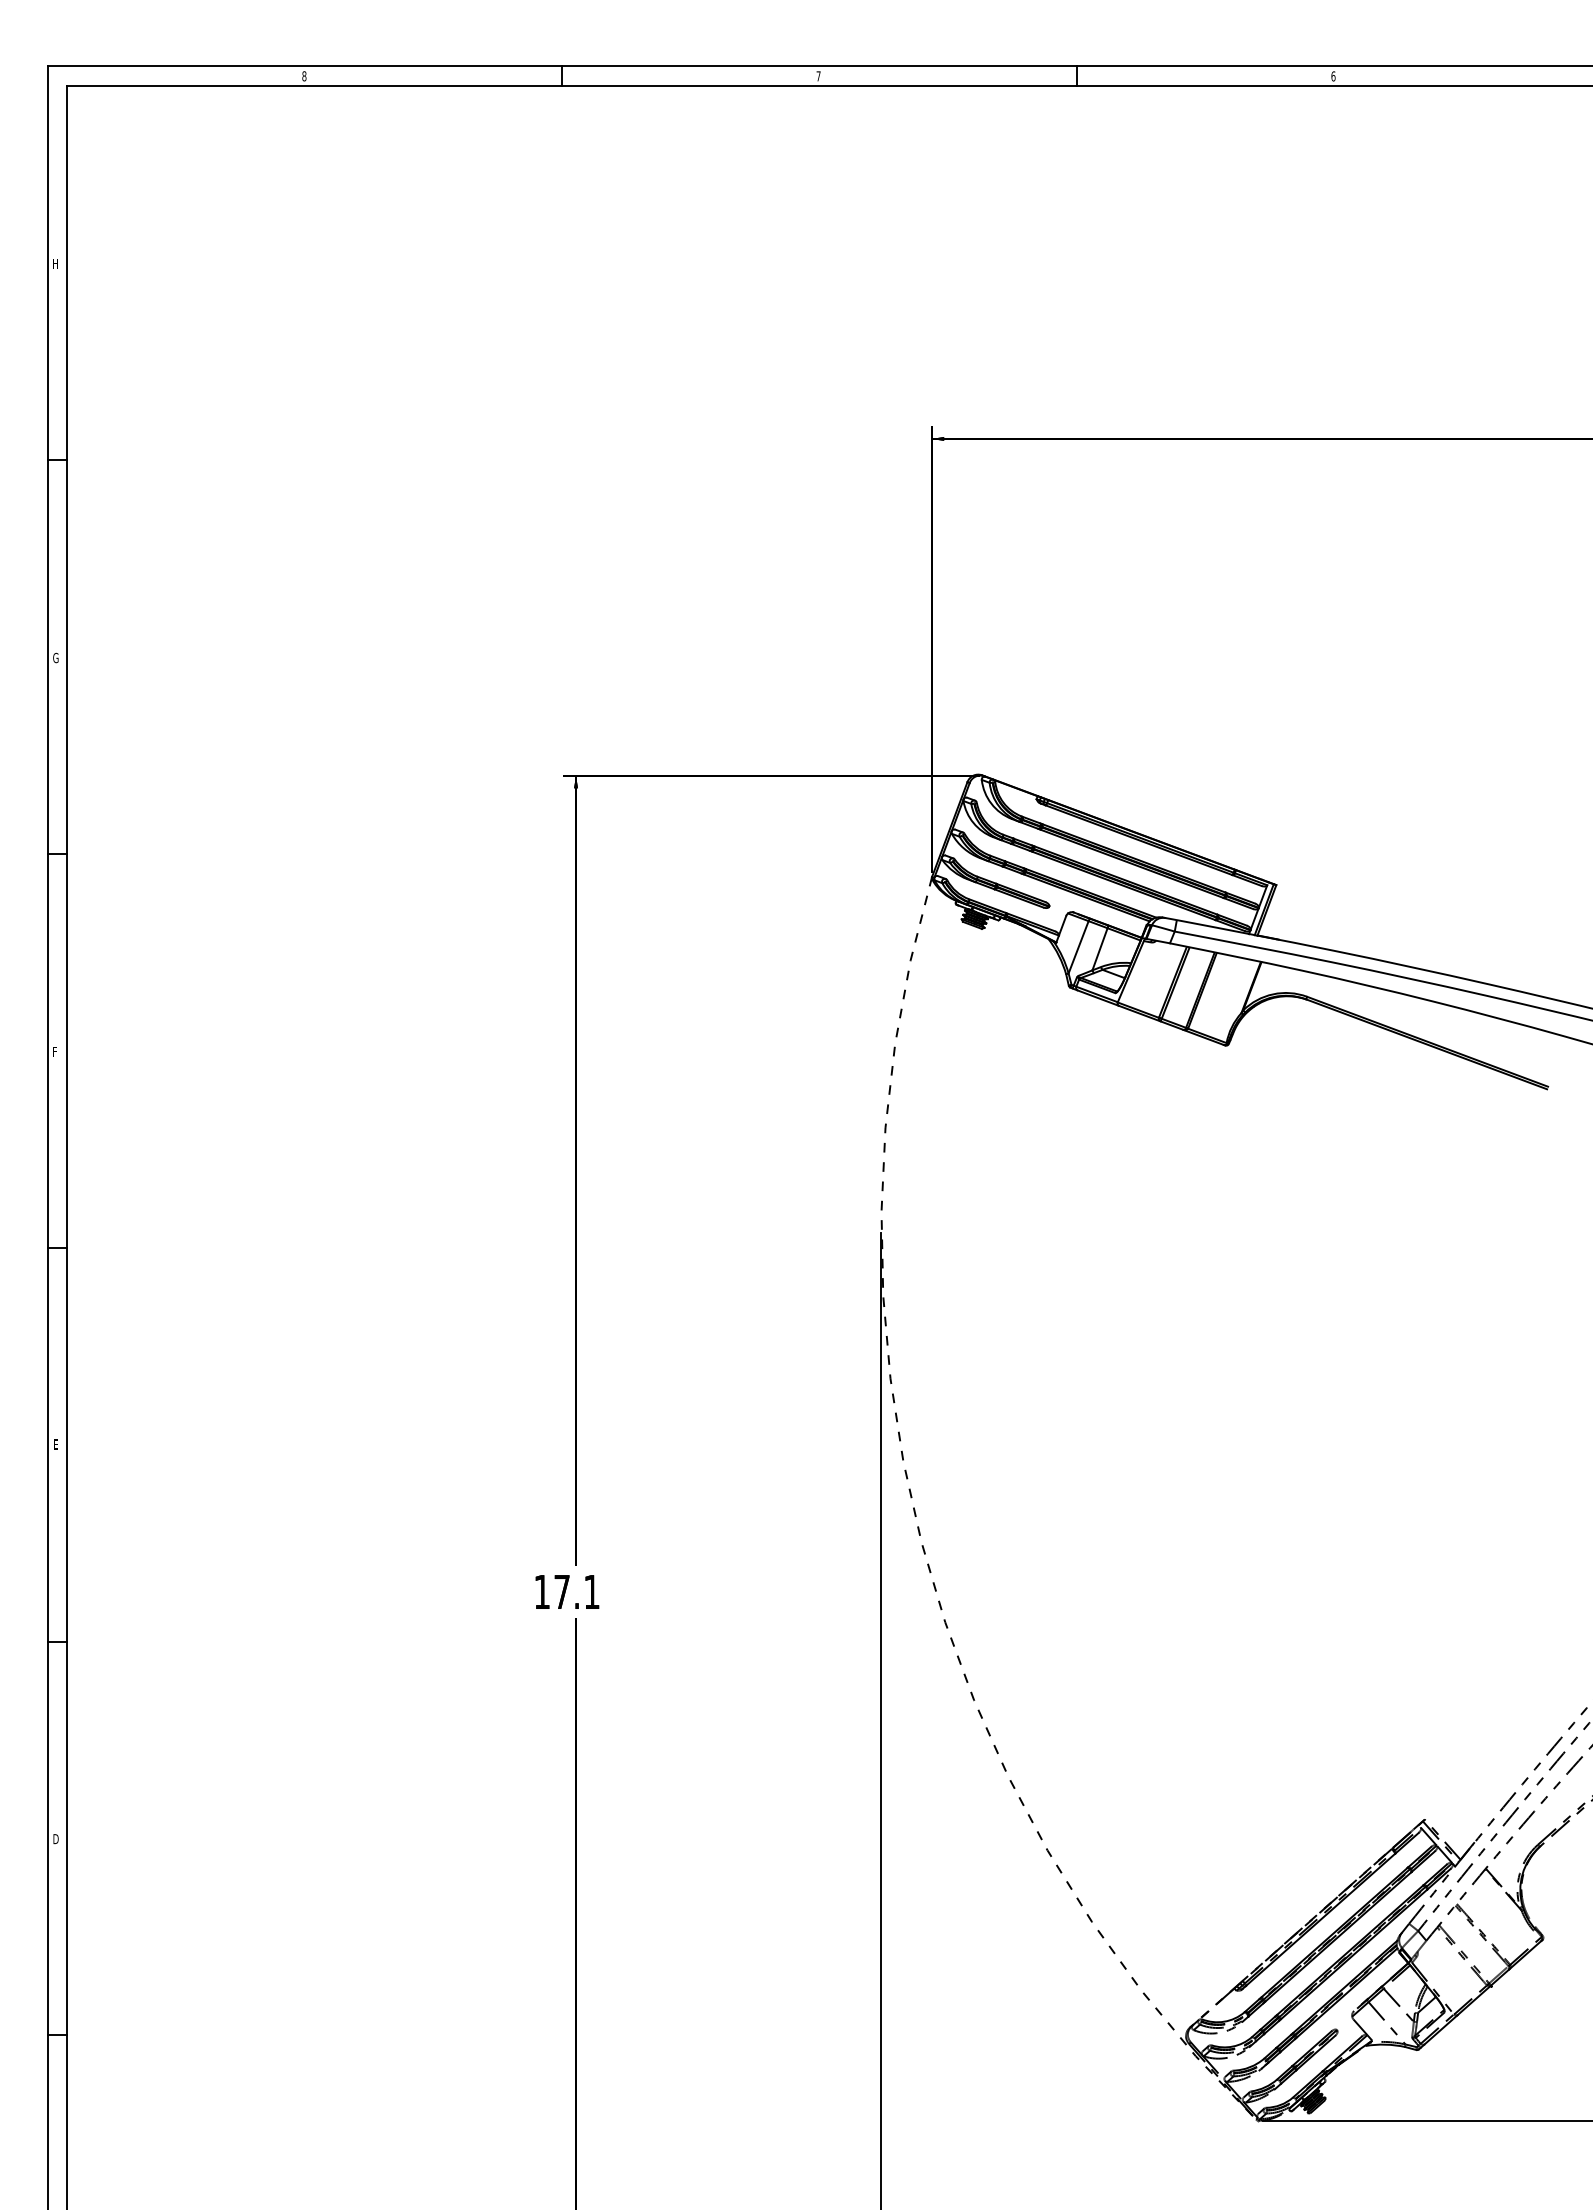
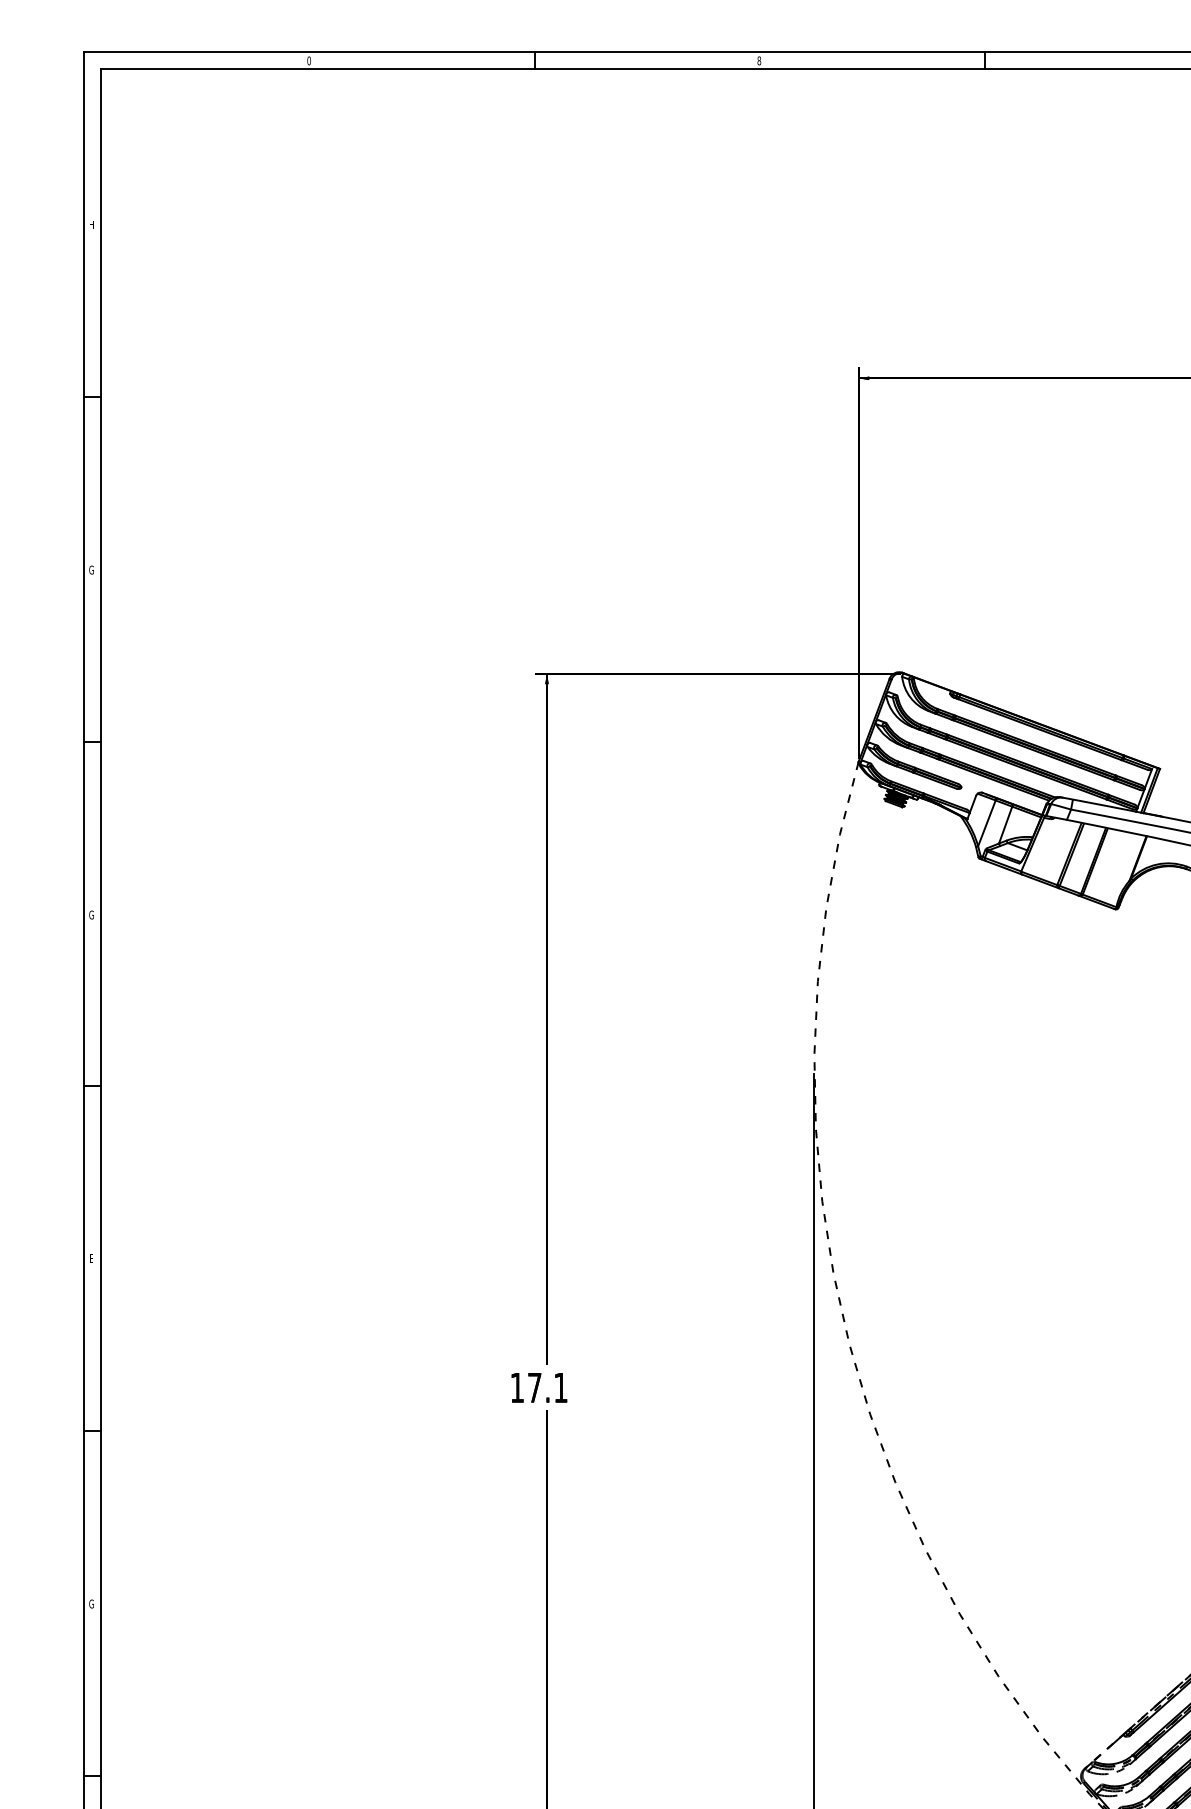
text: (304, 76) -> (309, 61), 8 -> 0
text: (818, 76) -> (759, 61), 7 -> 8
text: (55, 1051) -> (91, 914), F -> G
text: (55, 1839) -> (91, 1604), D -> G

